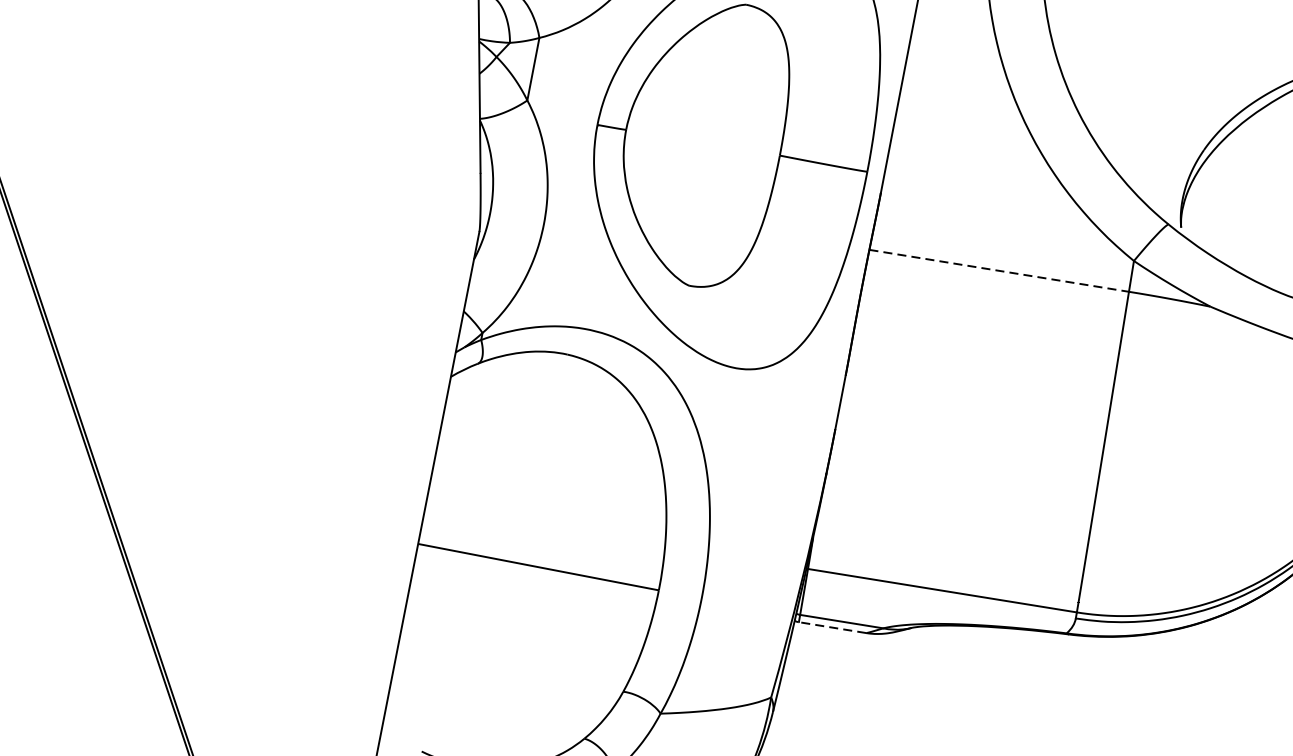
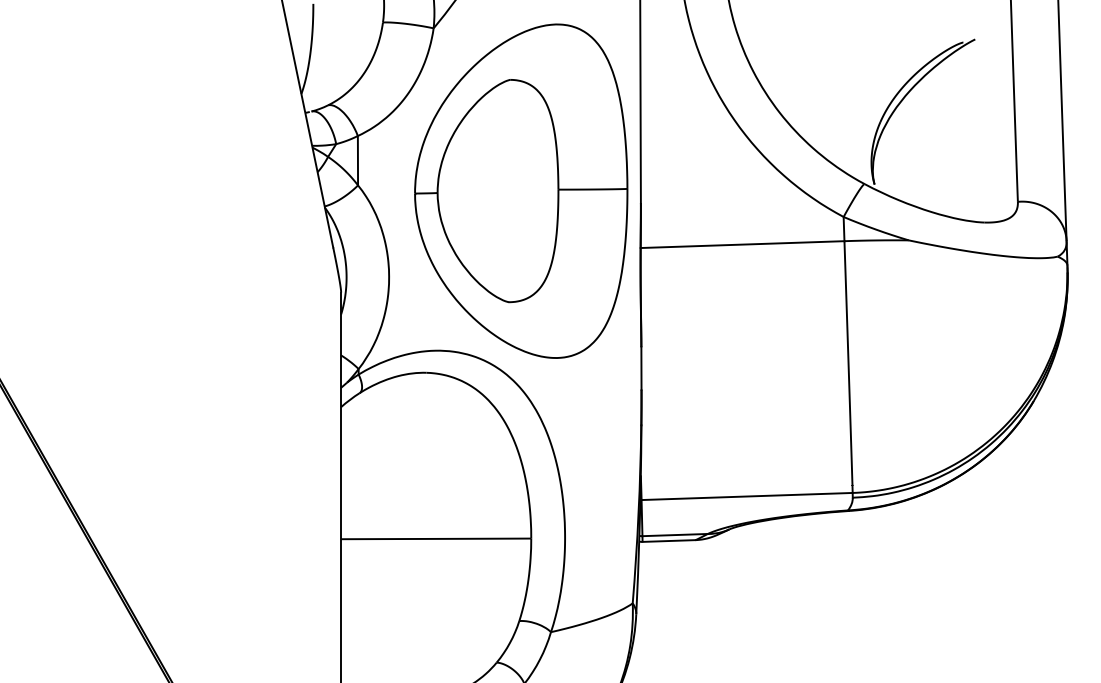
line: (999, 270) -> (742, 244), dashed -> solid
line: (831, 628) -> (668, 541), dashed -> solid

